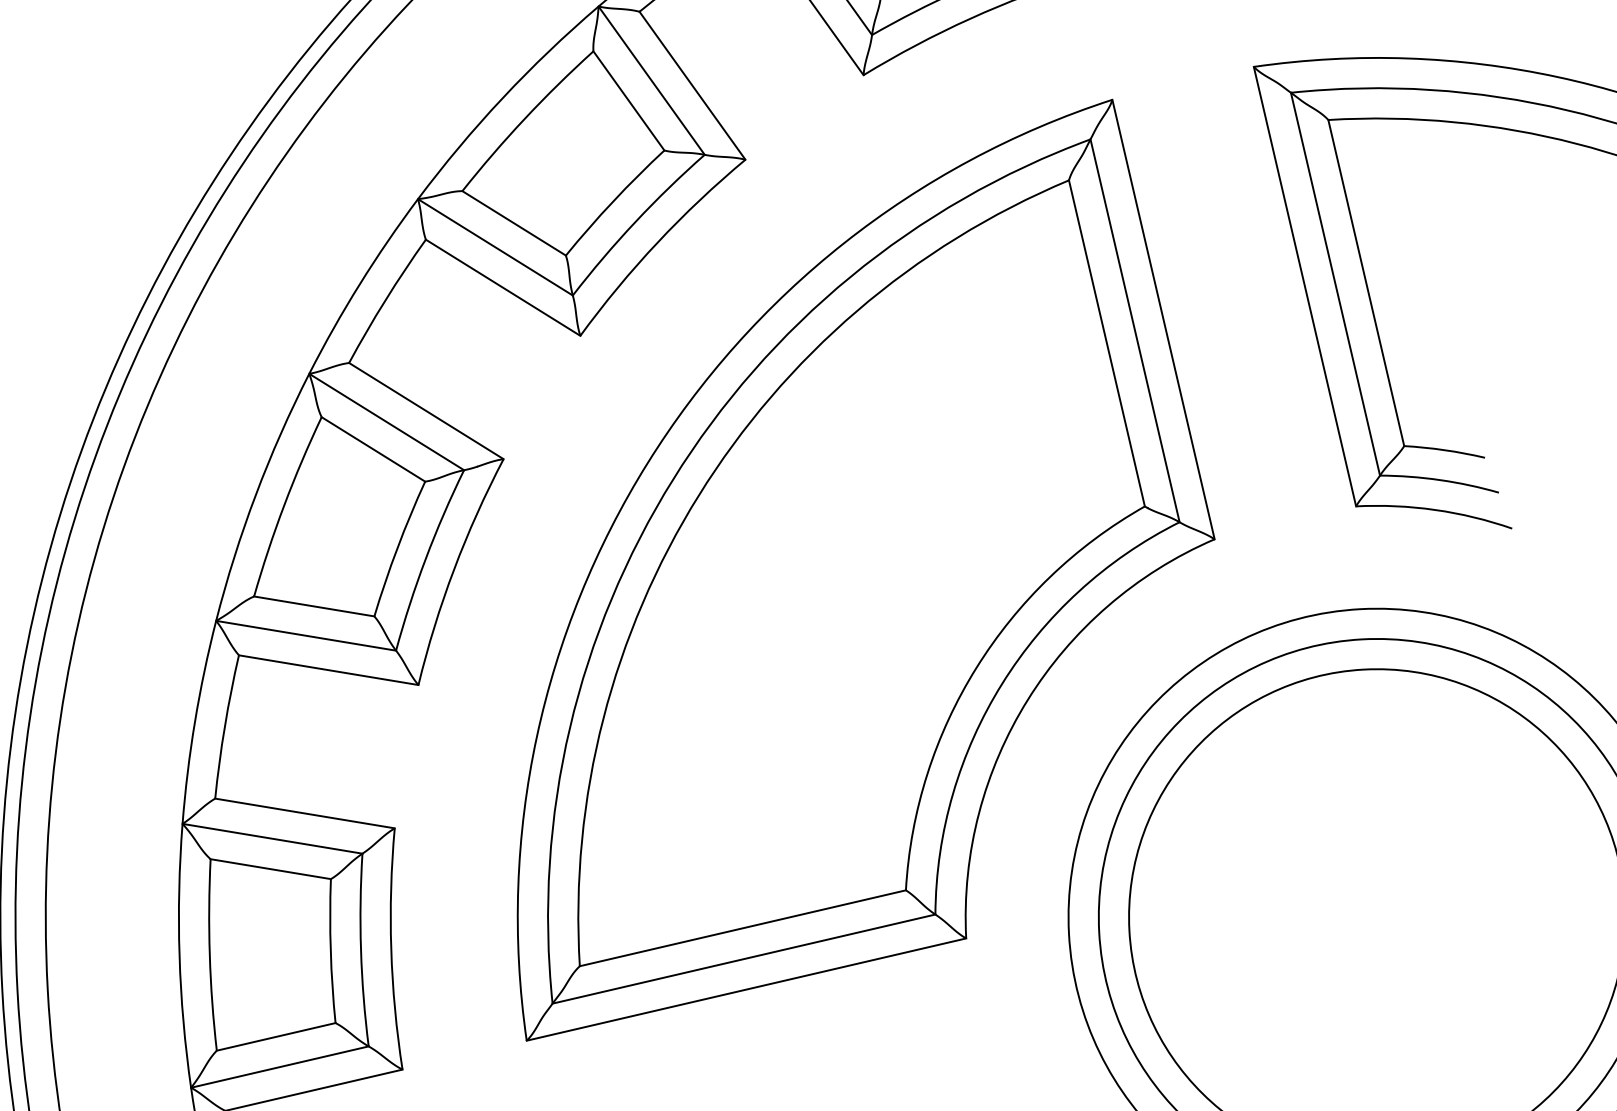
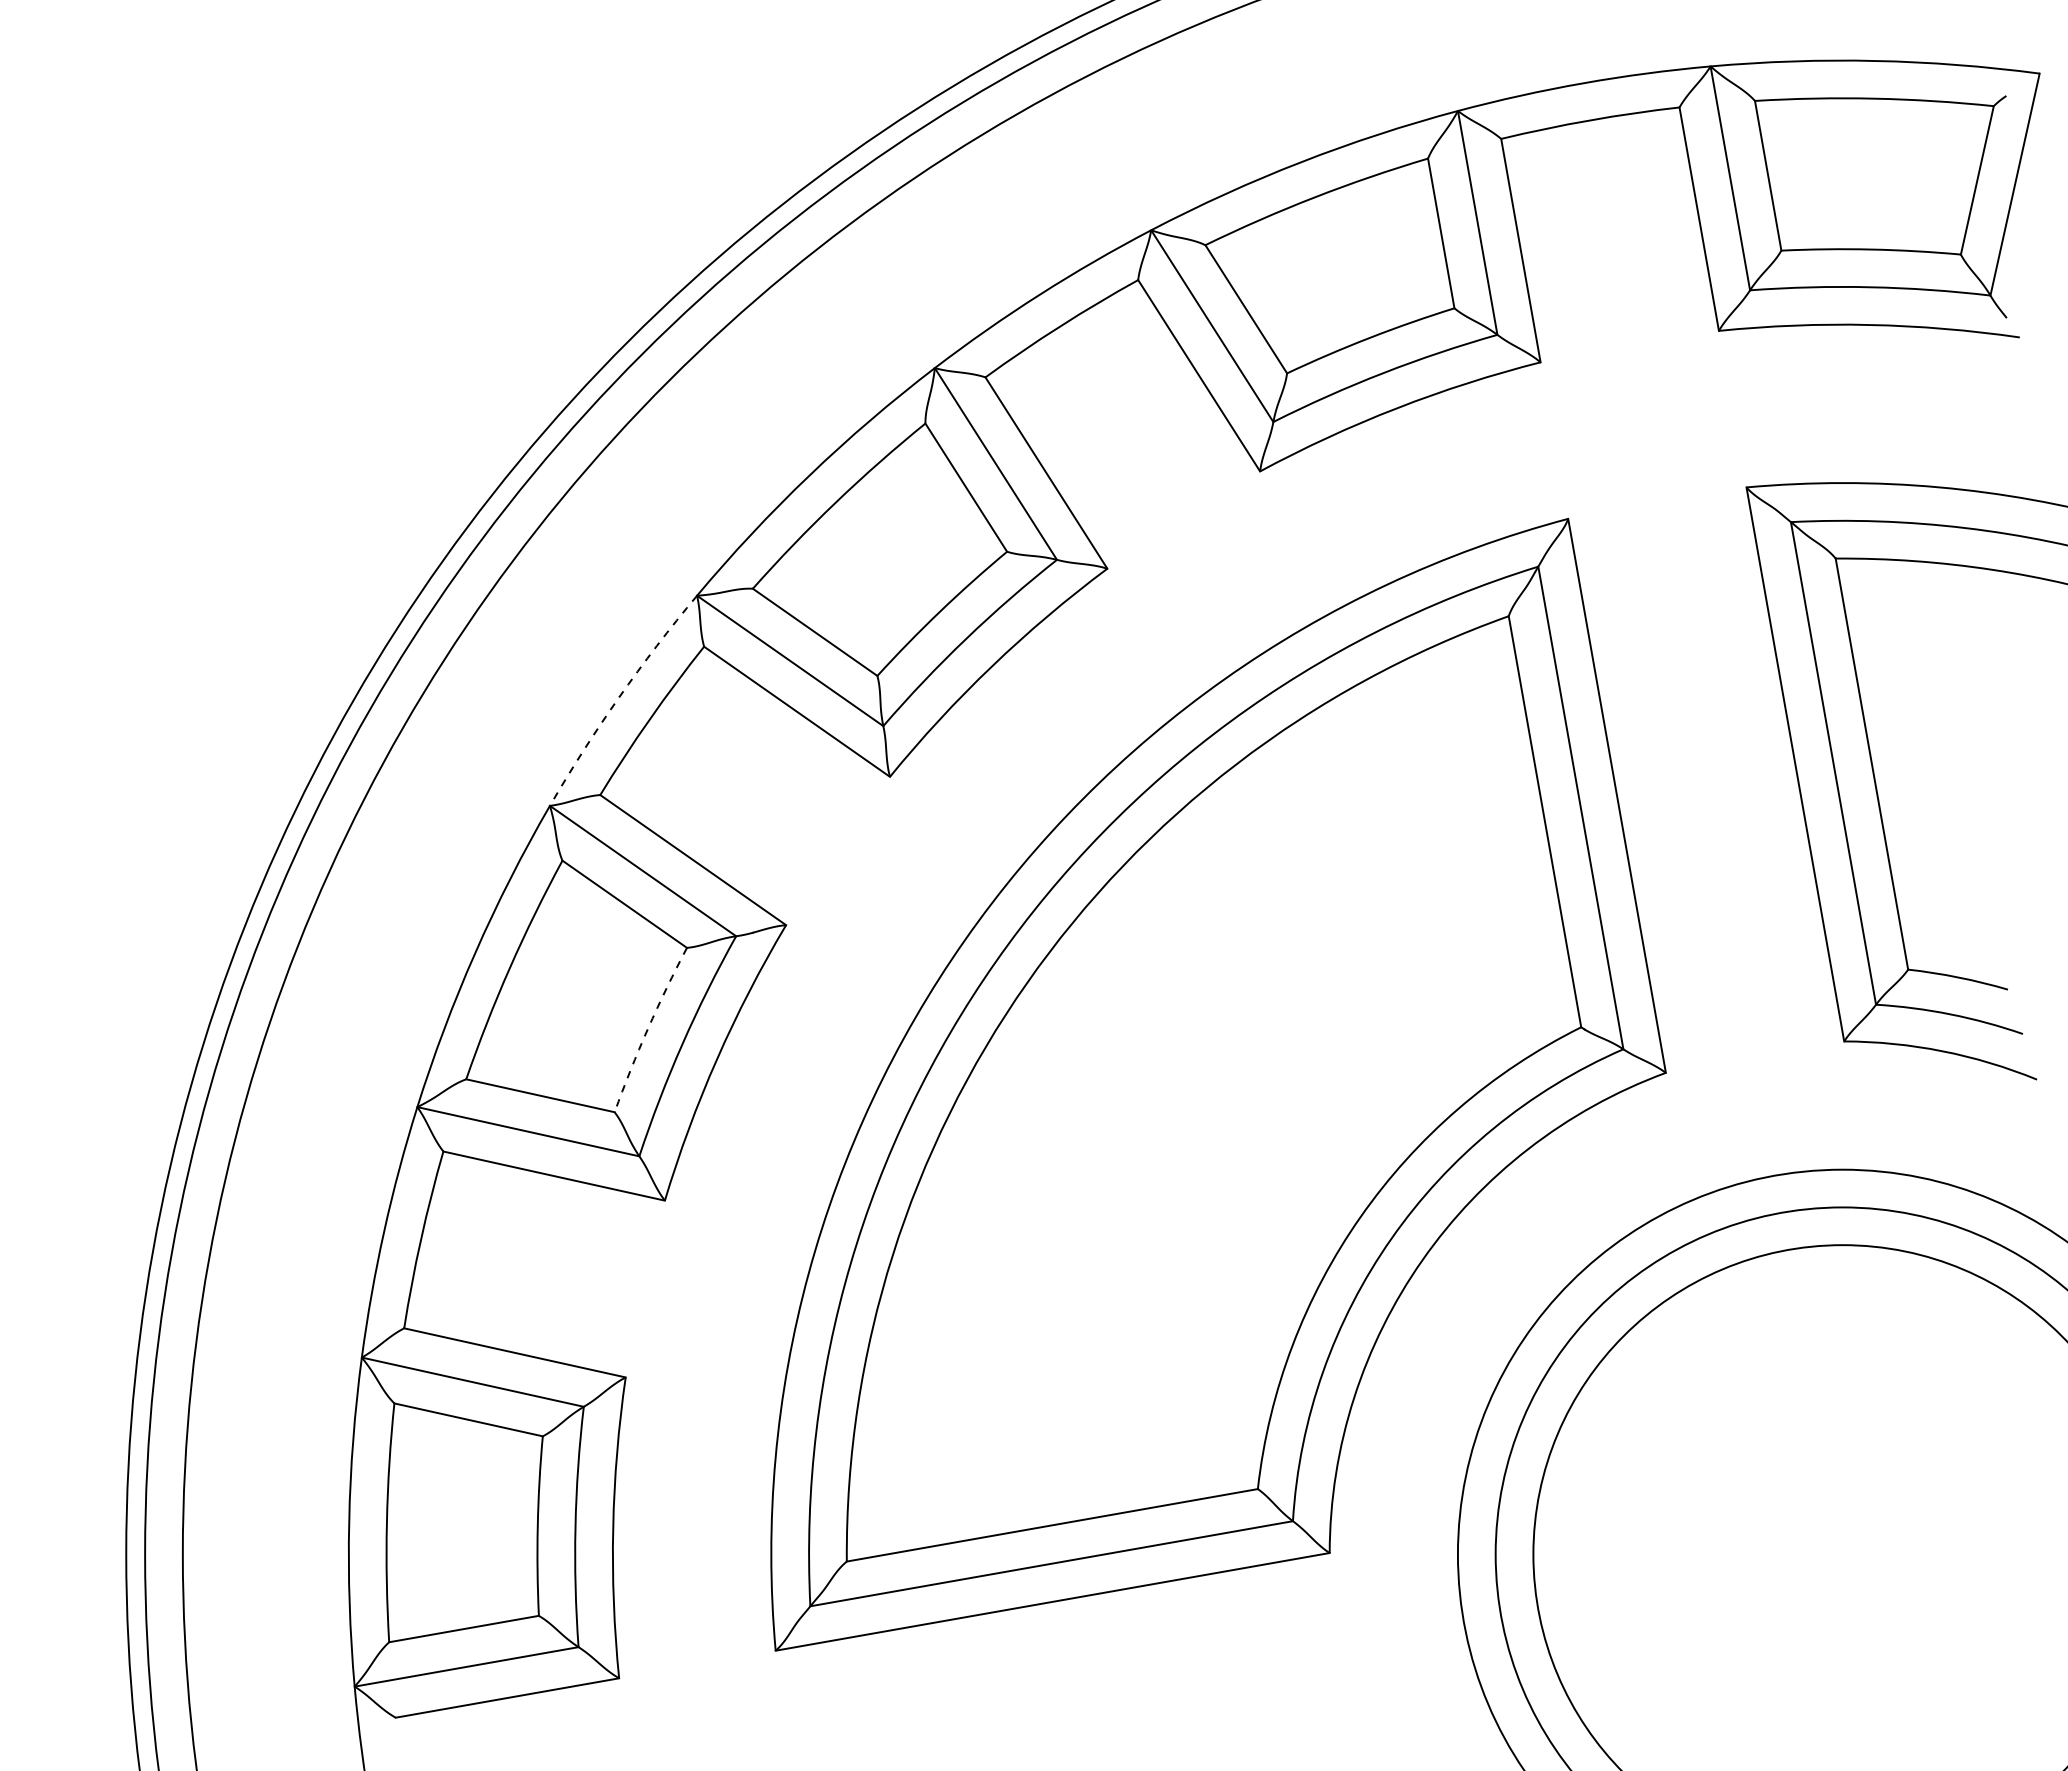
arc: (360, 284) -> (619, 697), solid -> dashed
arc: (397, 547) -> (648, 1028), solid -> dashed

